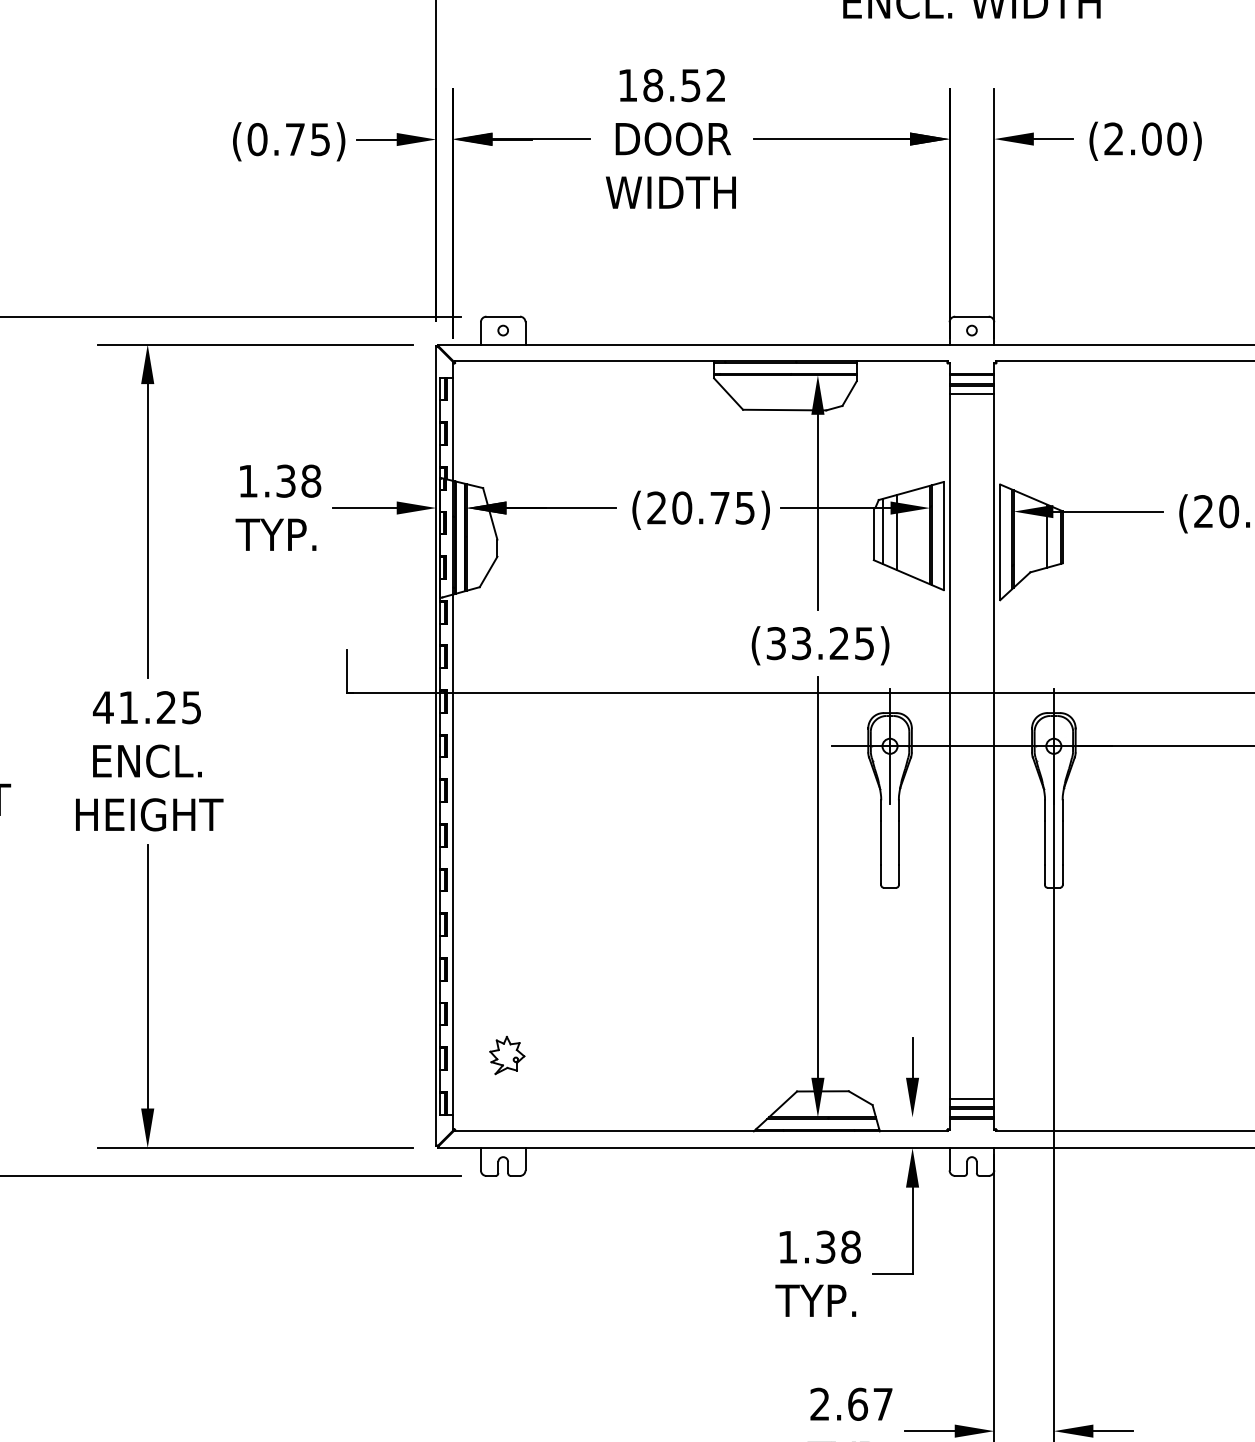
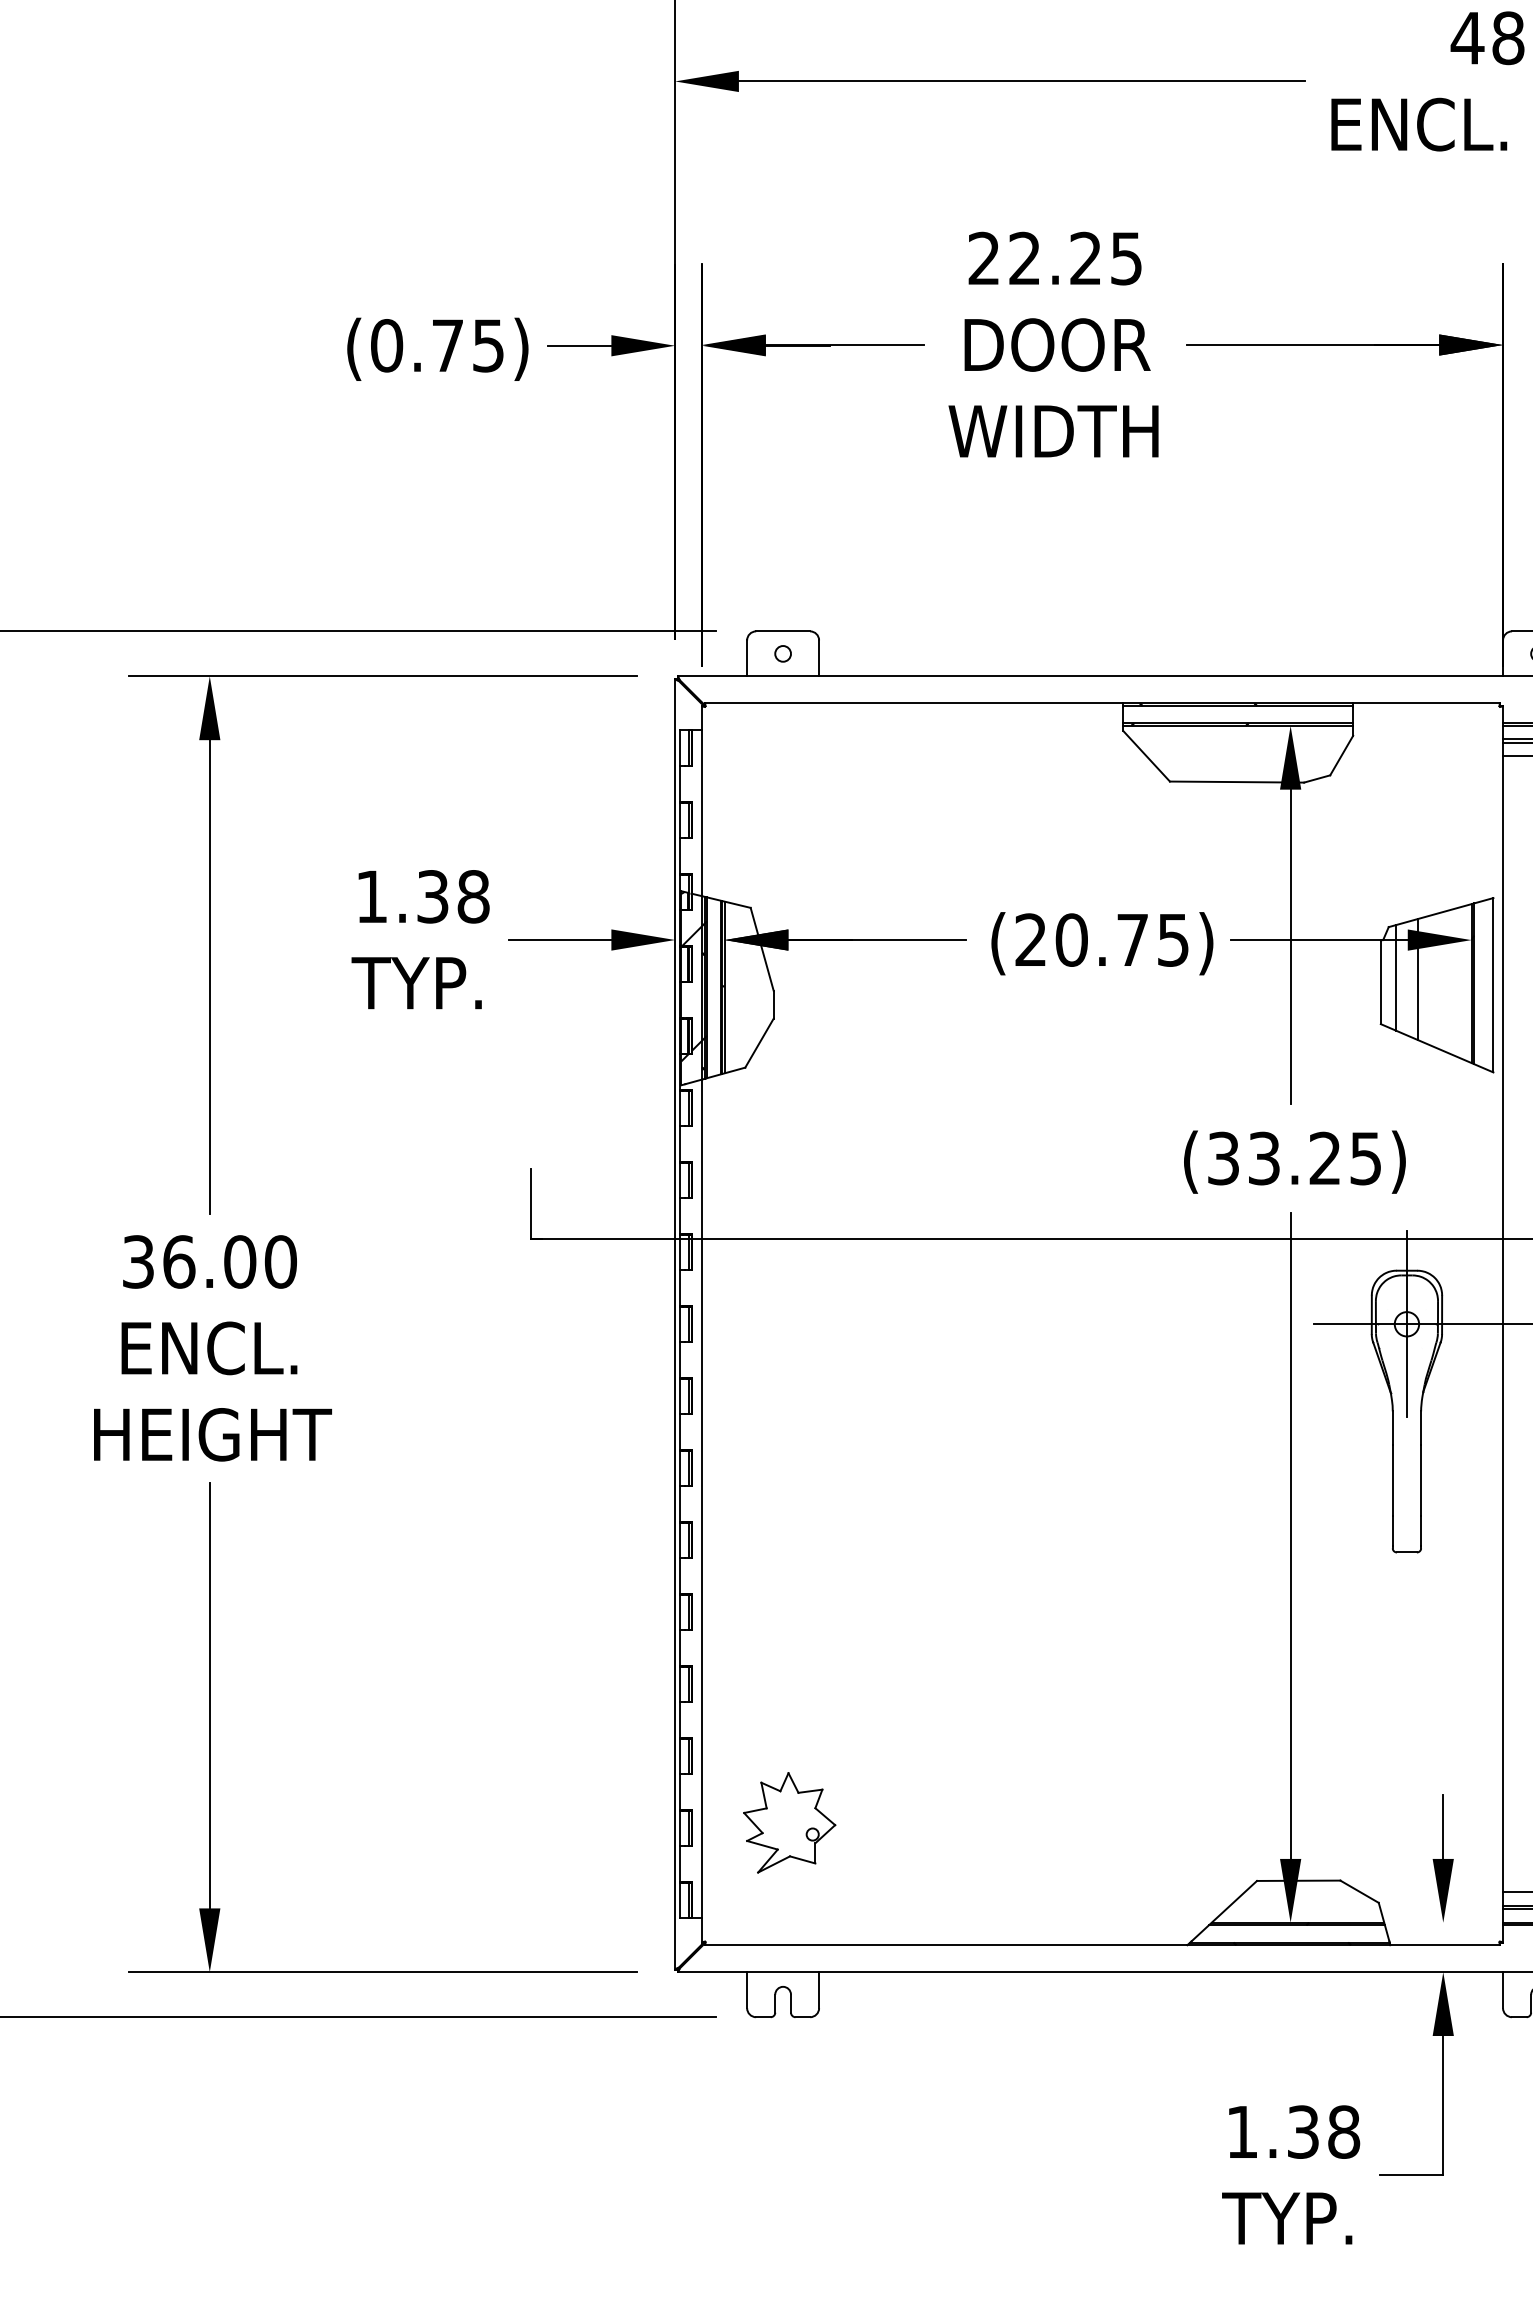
text: (671, 85) -> (1054, 258), 18.52 -> 22.25
hatch: (448, 539) -> (694, 990), added
text: (146, 707) -> (207, 1261), 41.25 -> 36.00
part: (507, 1055) -> (790, 1822), size x1.67

